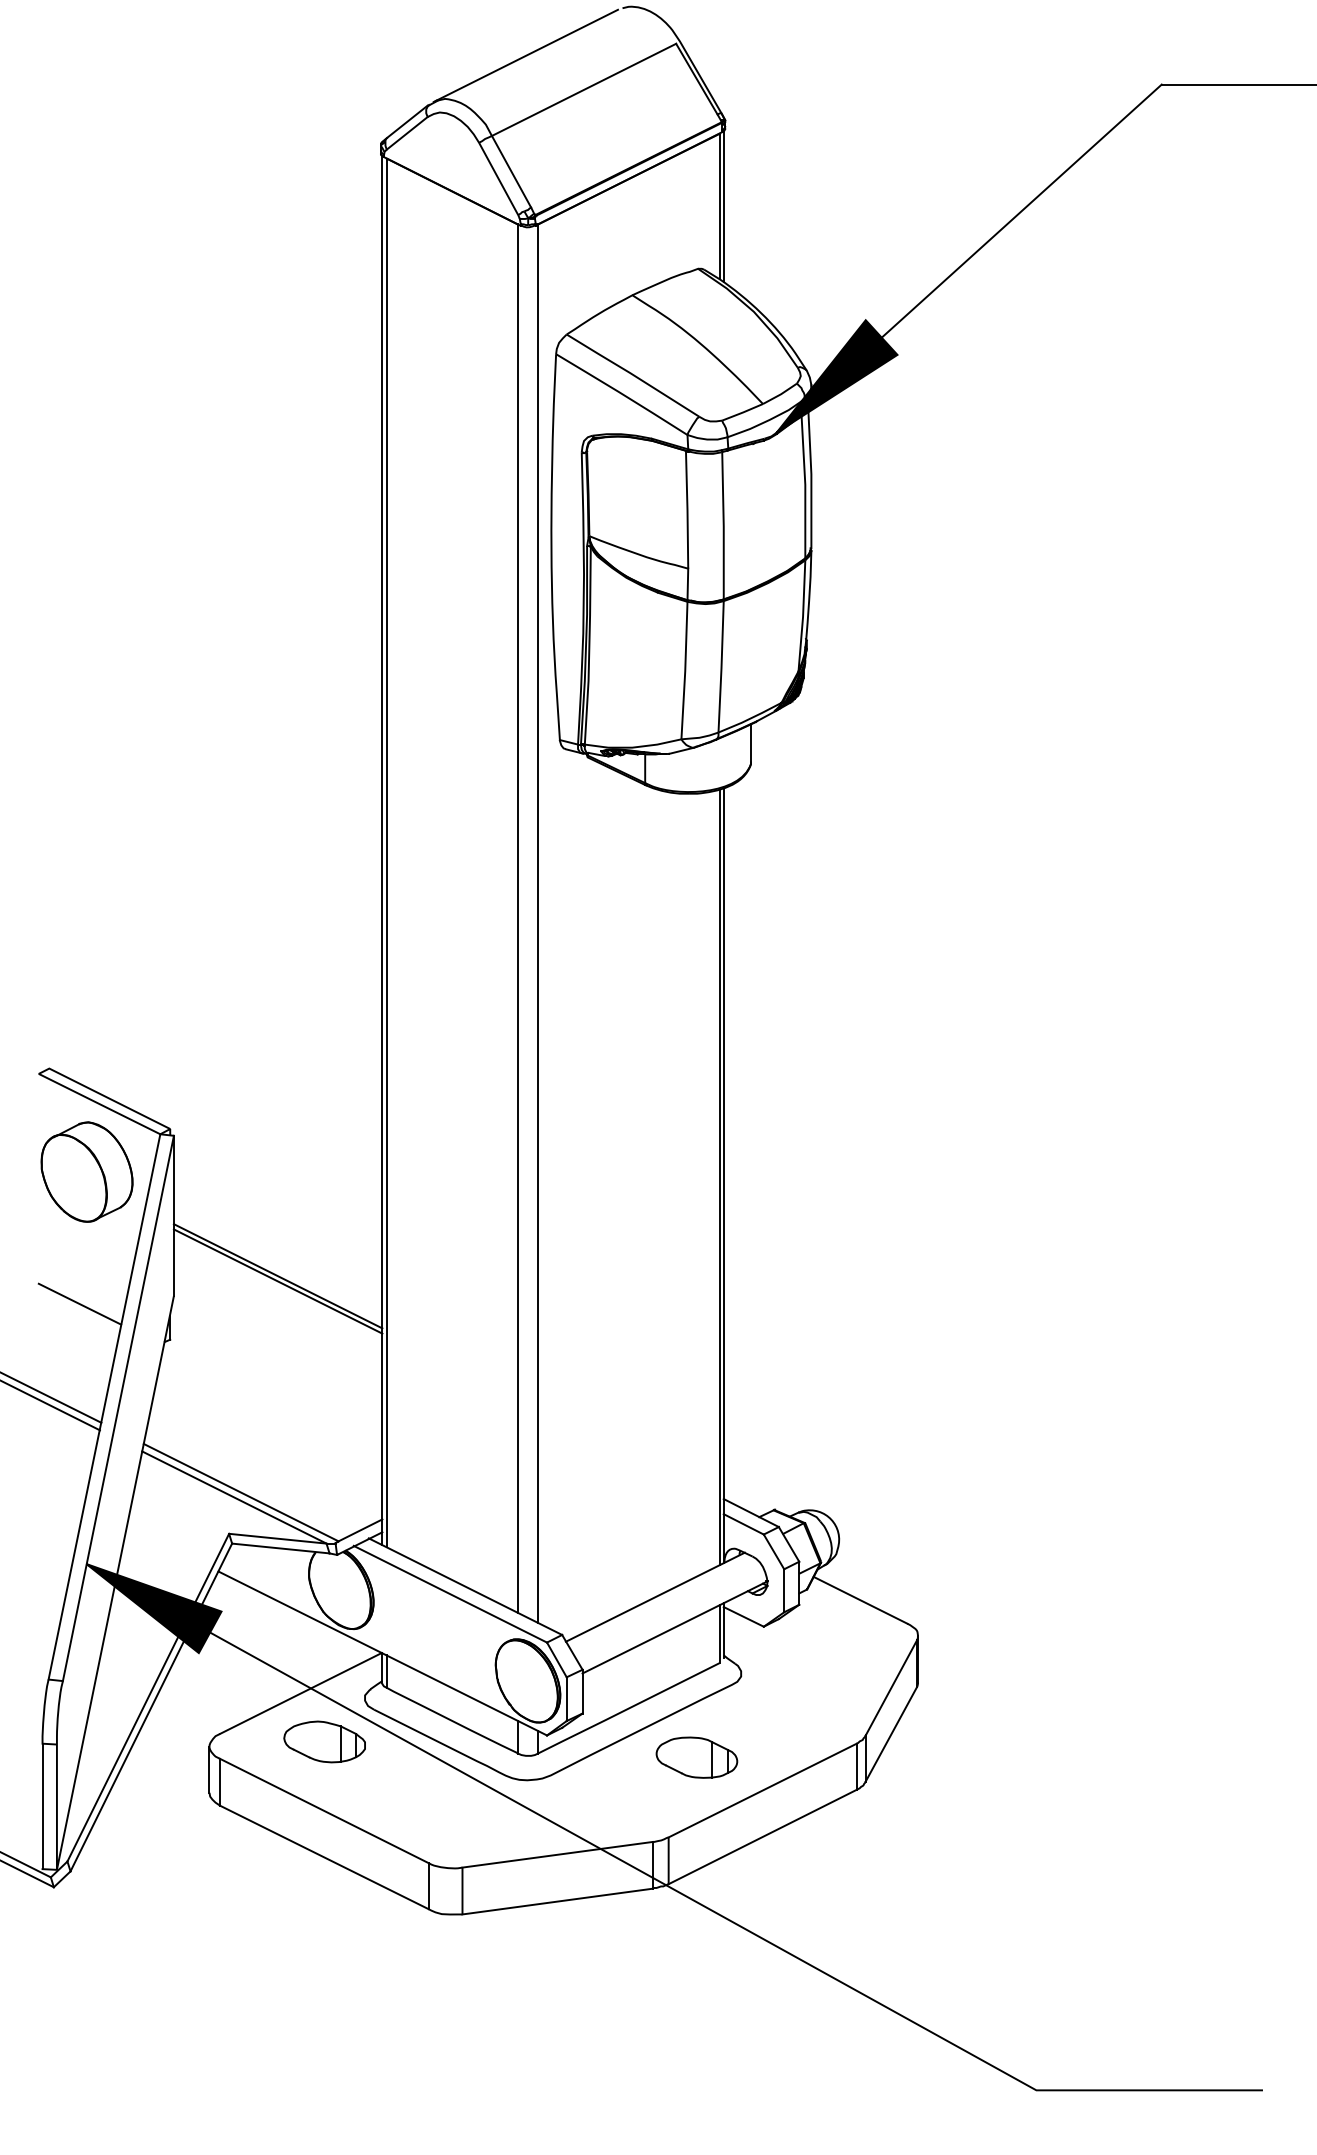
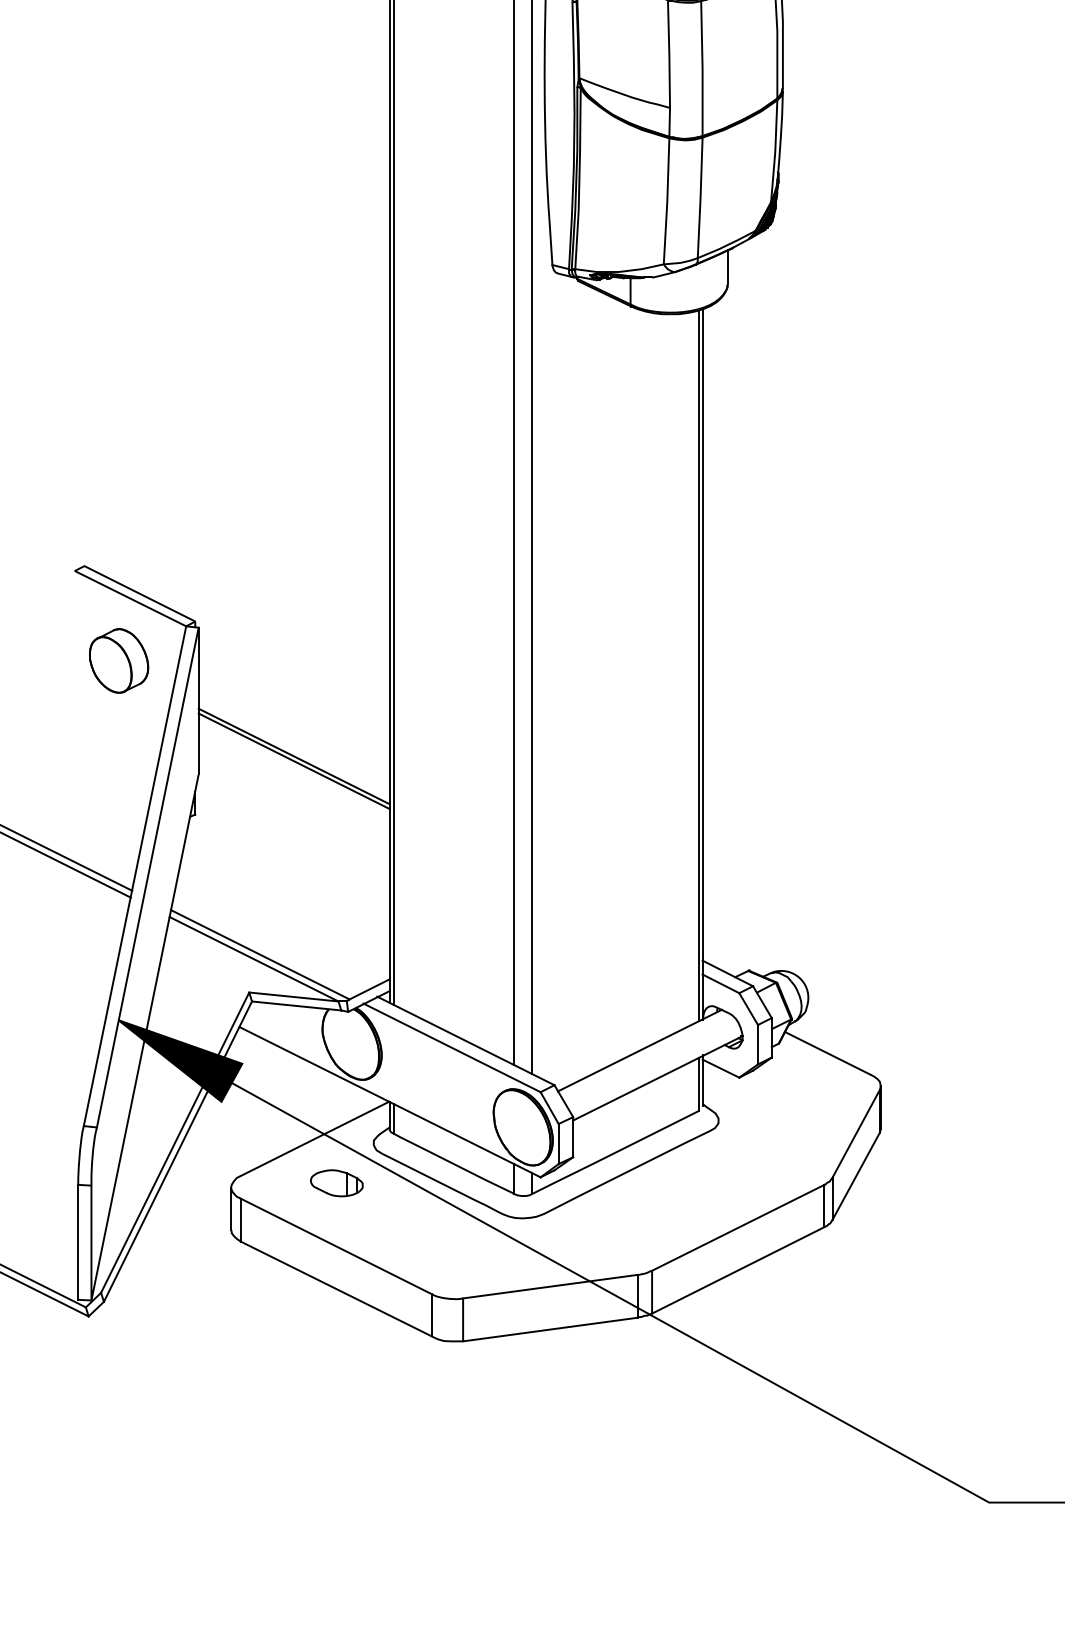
part: (86, 1171) -> (118, 660), size x0.7
line: (79, 1303) -> (112, 781), removed
part: (324, 1741) -> (336, 1182), size x0.7
part: (696, 1757) -> (677, 1197), removed

